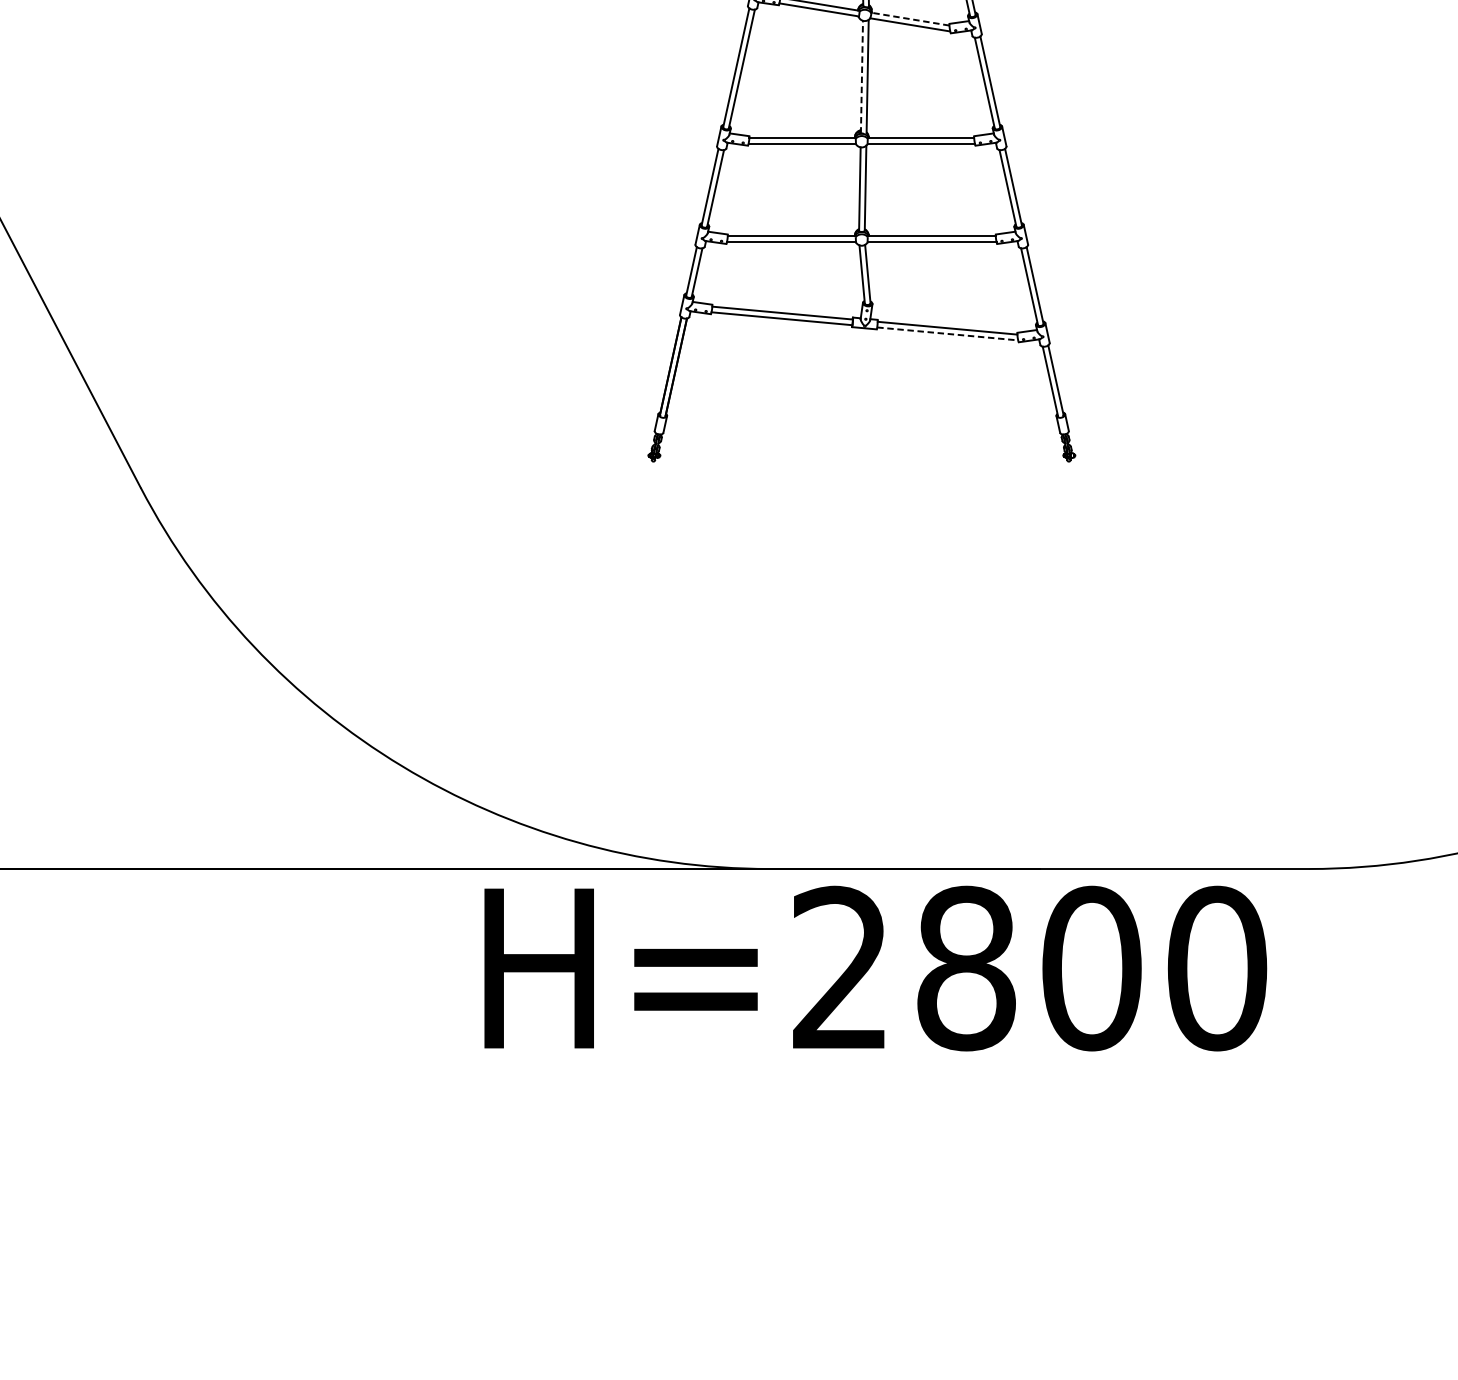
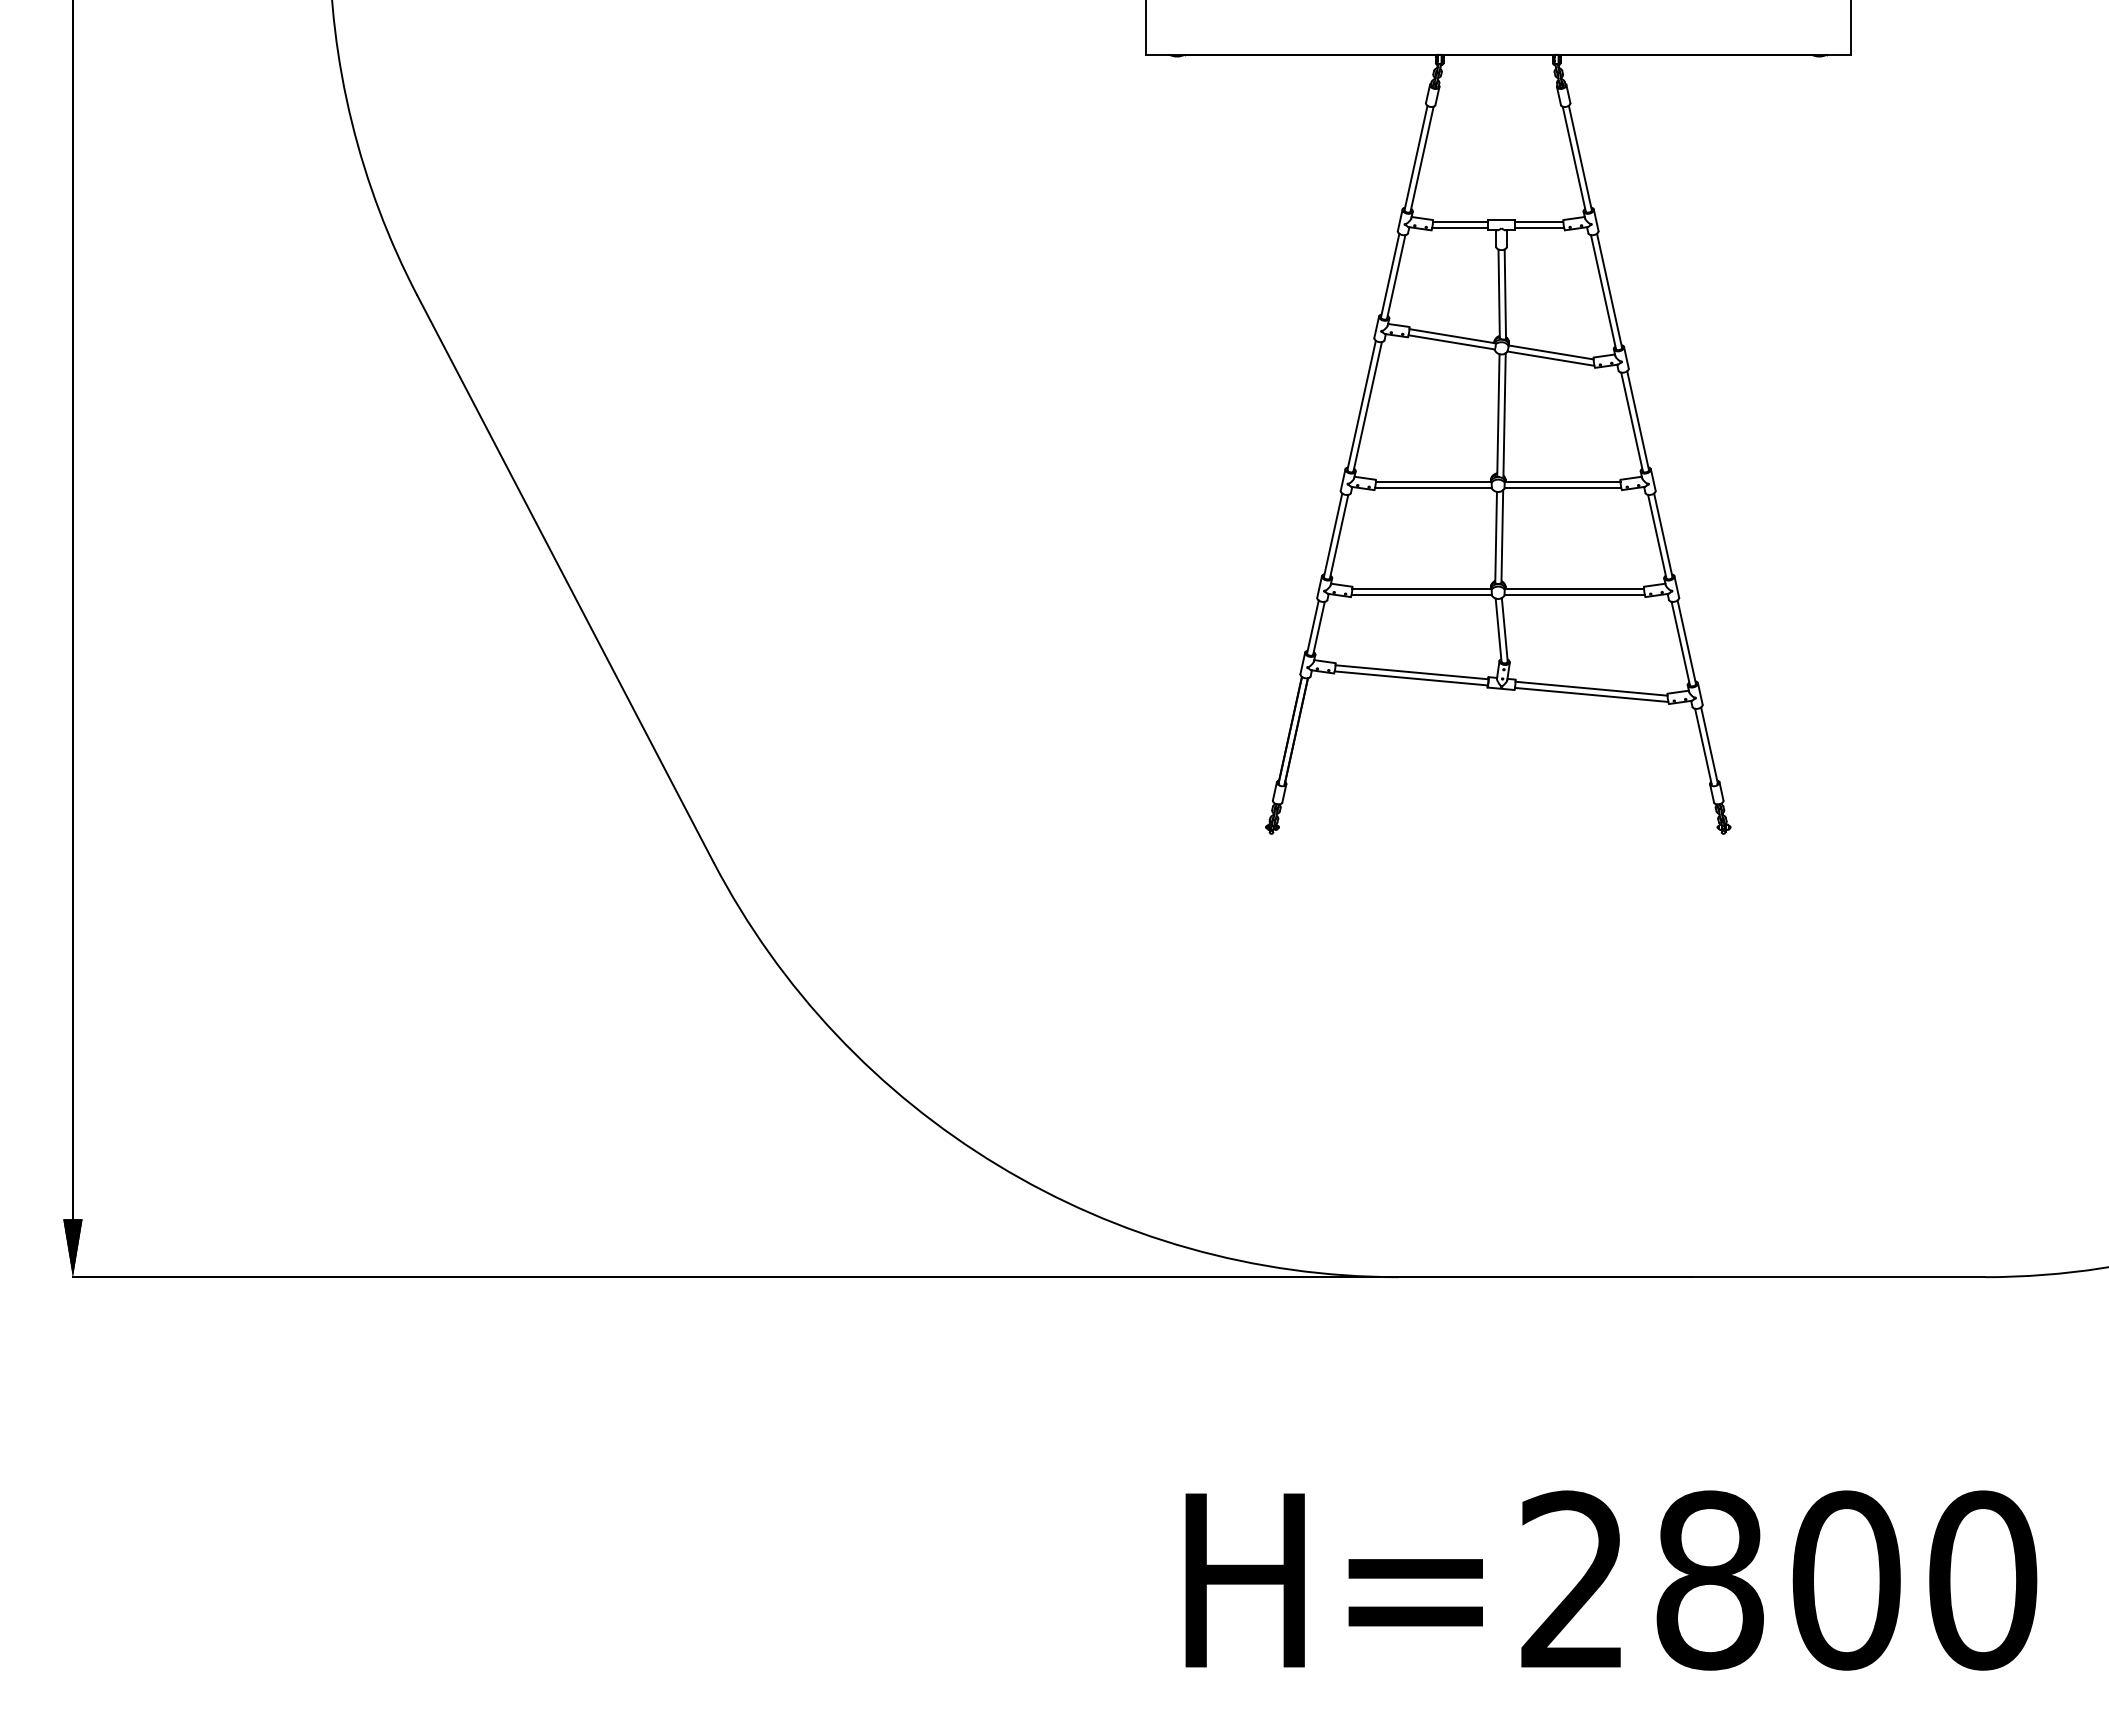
line: (909, 19) -> (1550, 352), dashed -> solid
line: (862, 77) -> (1498, 415), dashed -> solid
line: (947, 333) -> (1591, 694), dashed -> solid
text: (875, 968) -> (1611, 1580), moved

